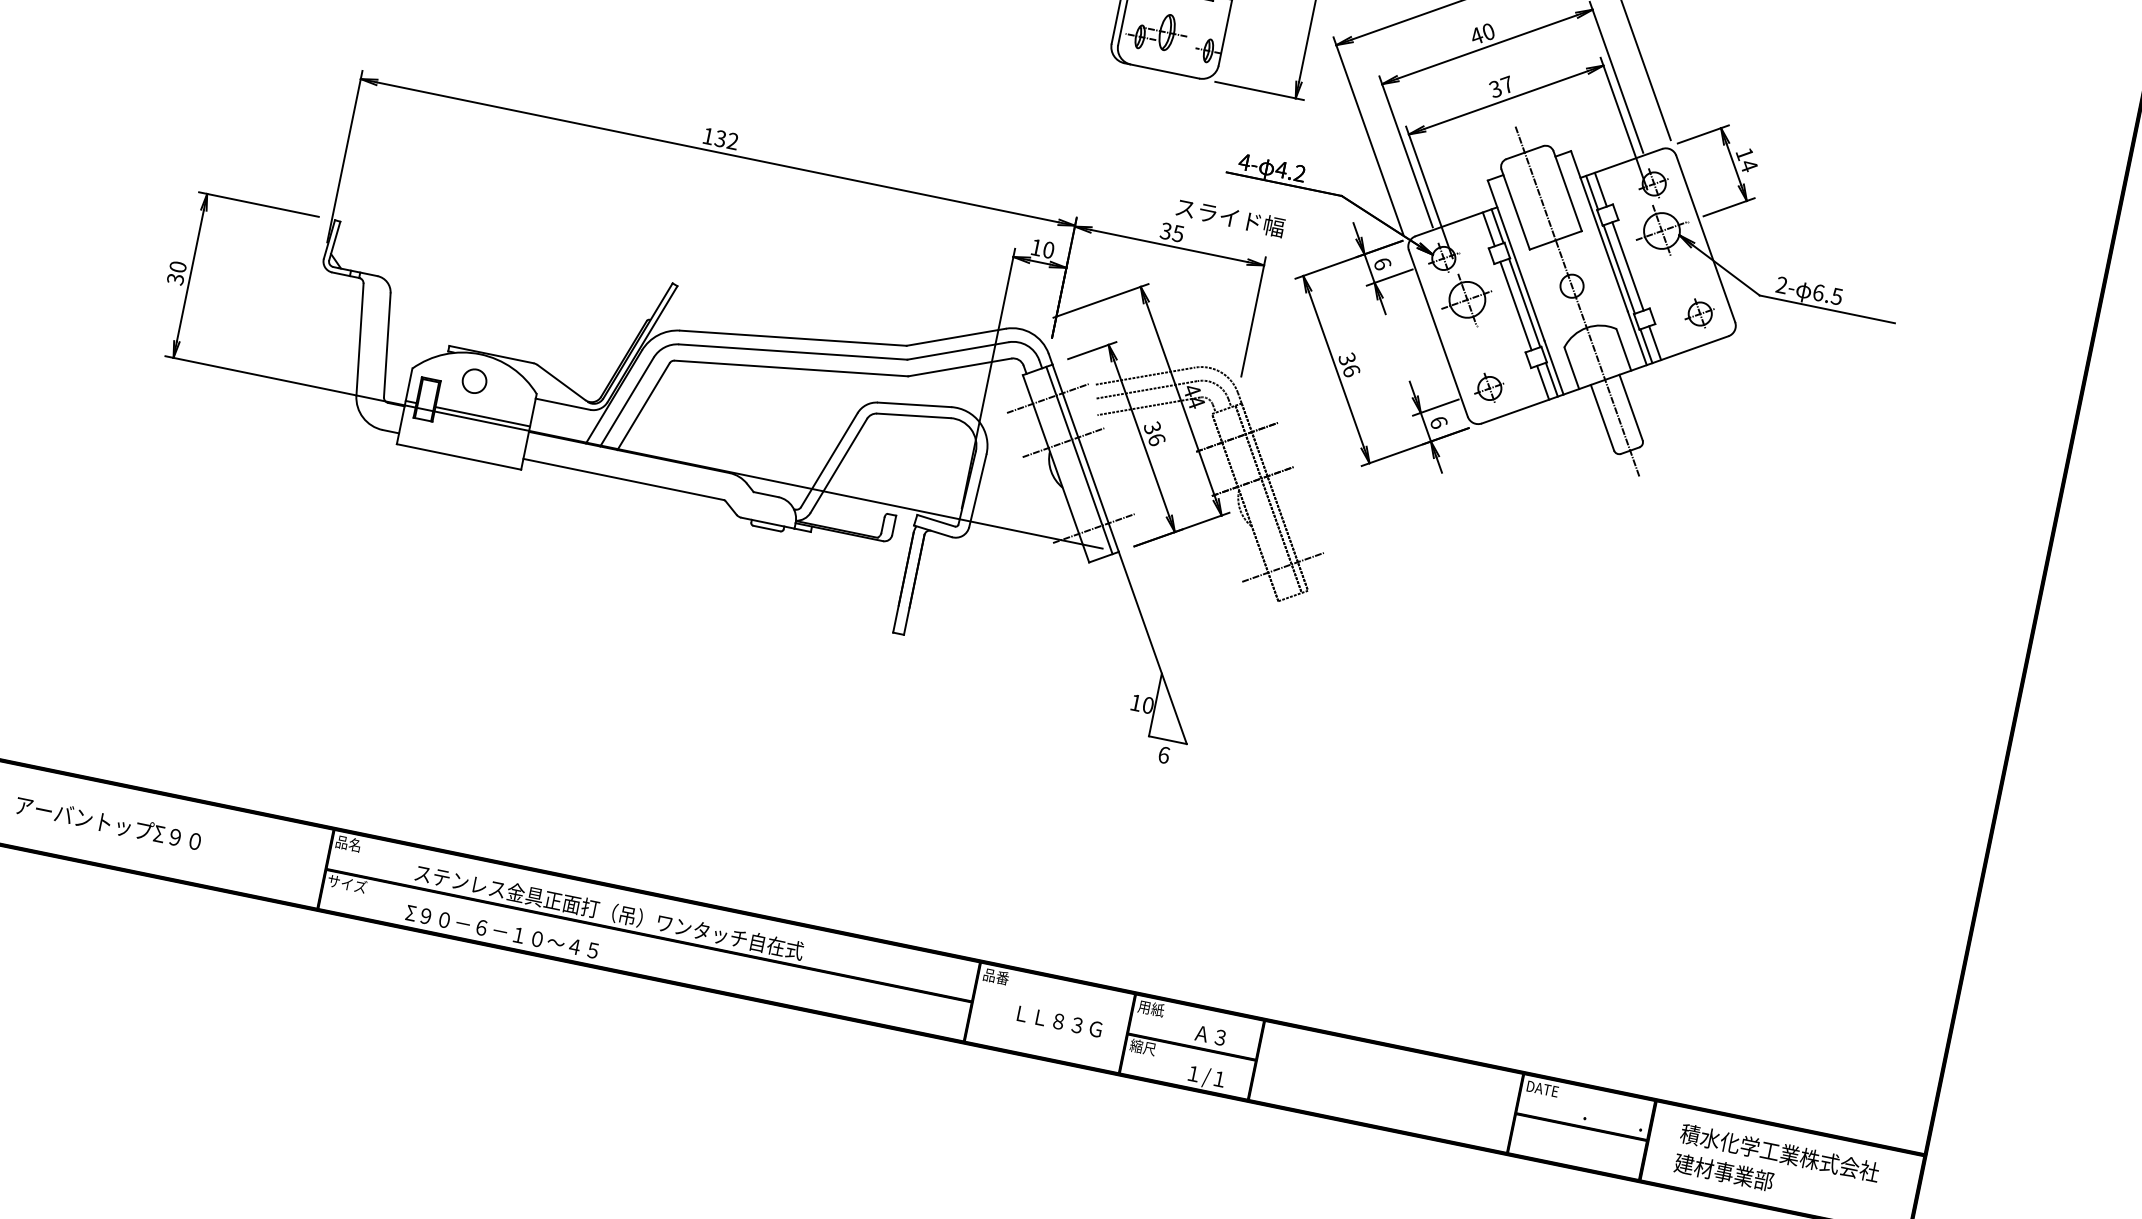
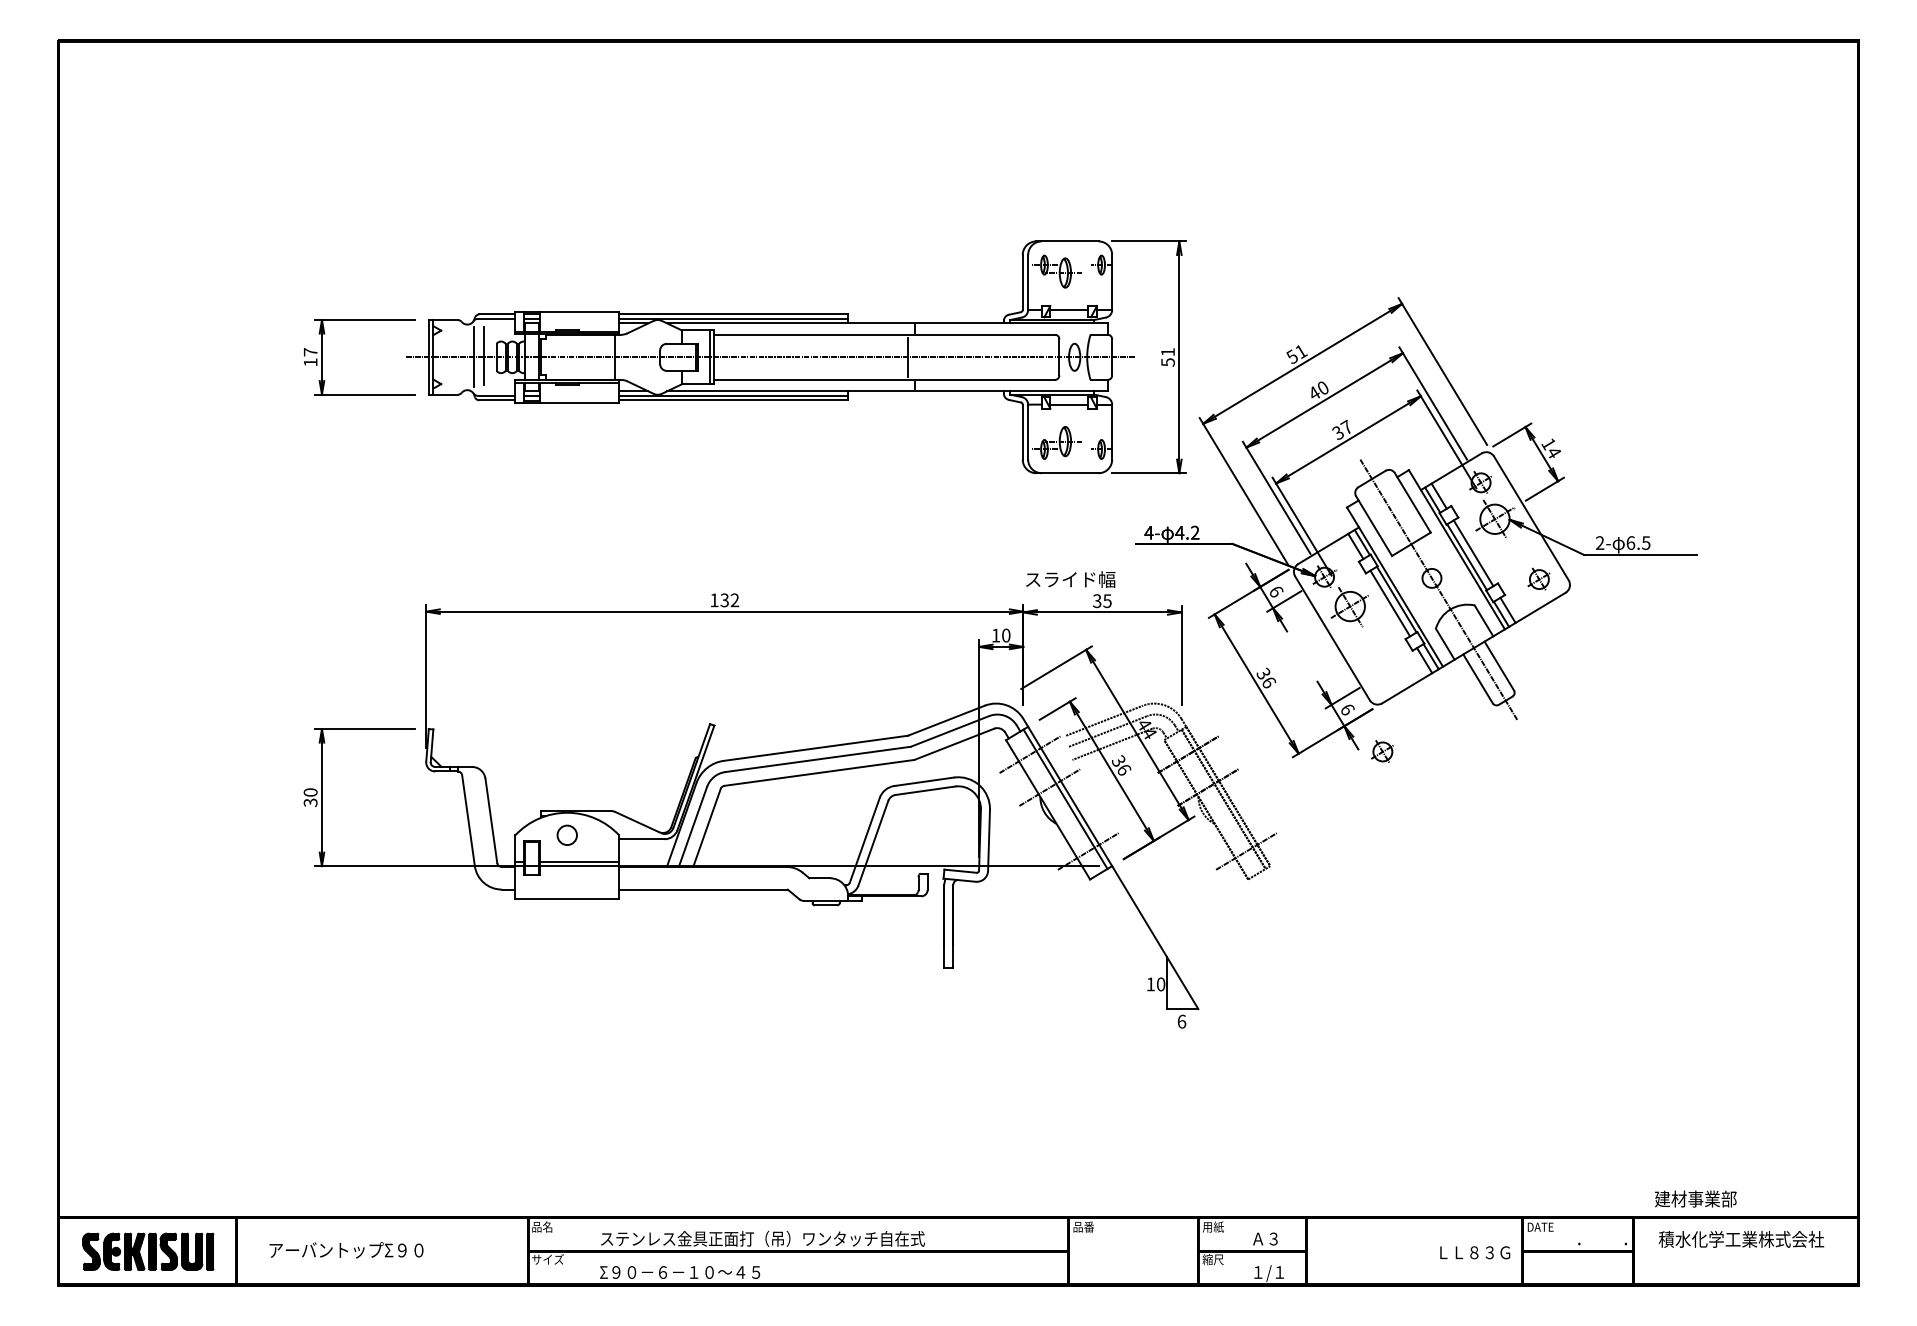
text: (1230, 217) -> (1070, 579), moved
part: (1489, 387) -> (1382, 751), moved
text: (1060, 1021) -> (1475, 1252), moved
text: (1723, 1171) -> (1695, 1198), moved

